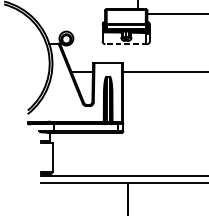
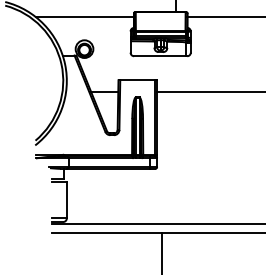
line: (66, 13) -> (84, 17), added
line: (126, 44) -> (160, 56), dashed -> solid

